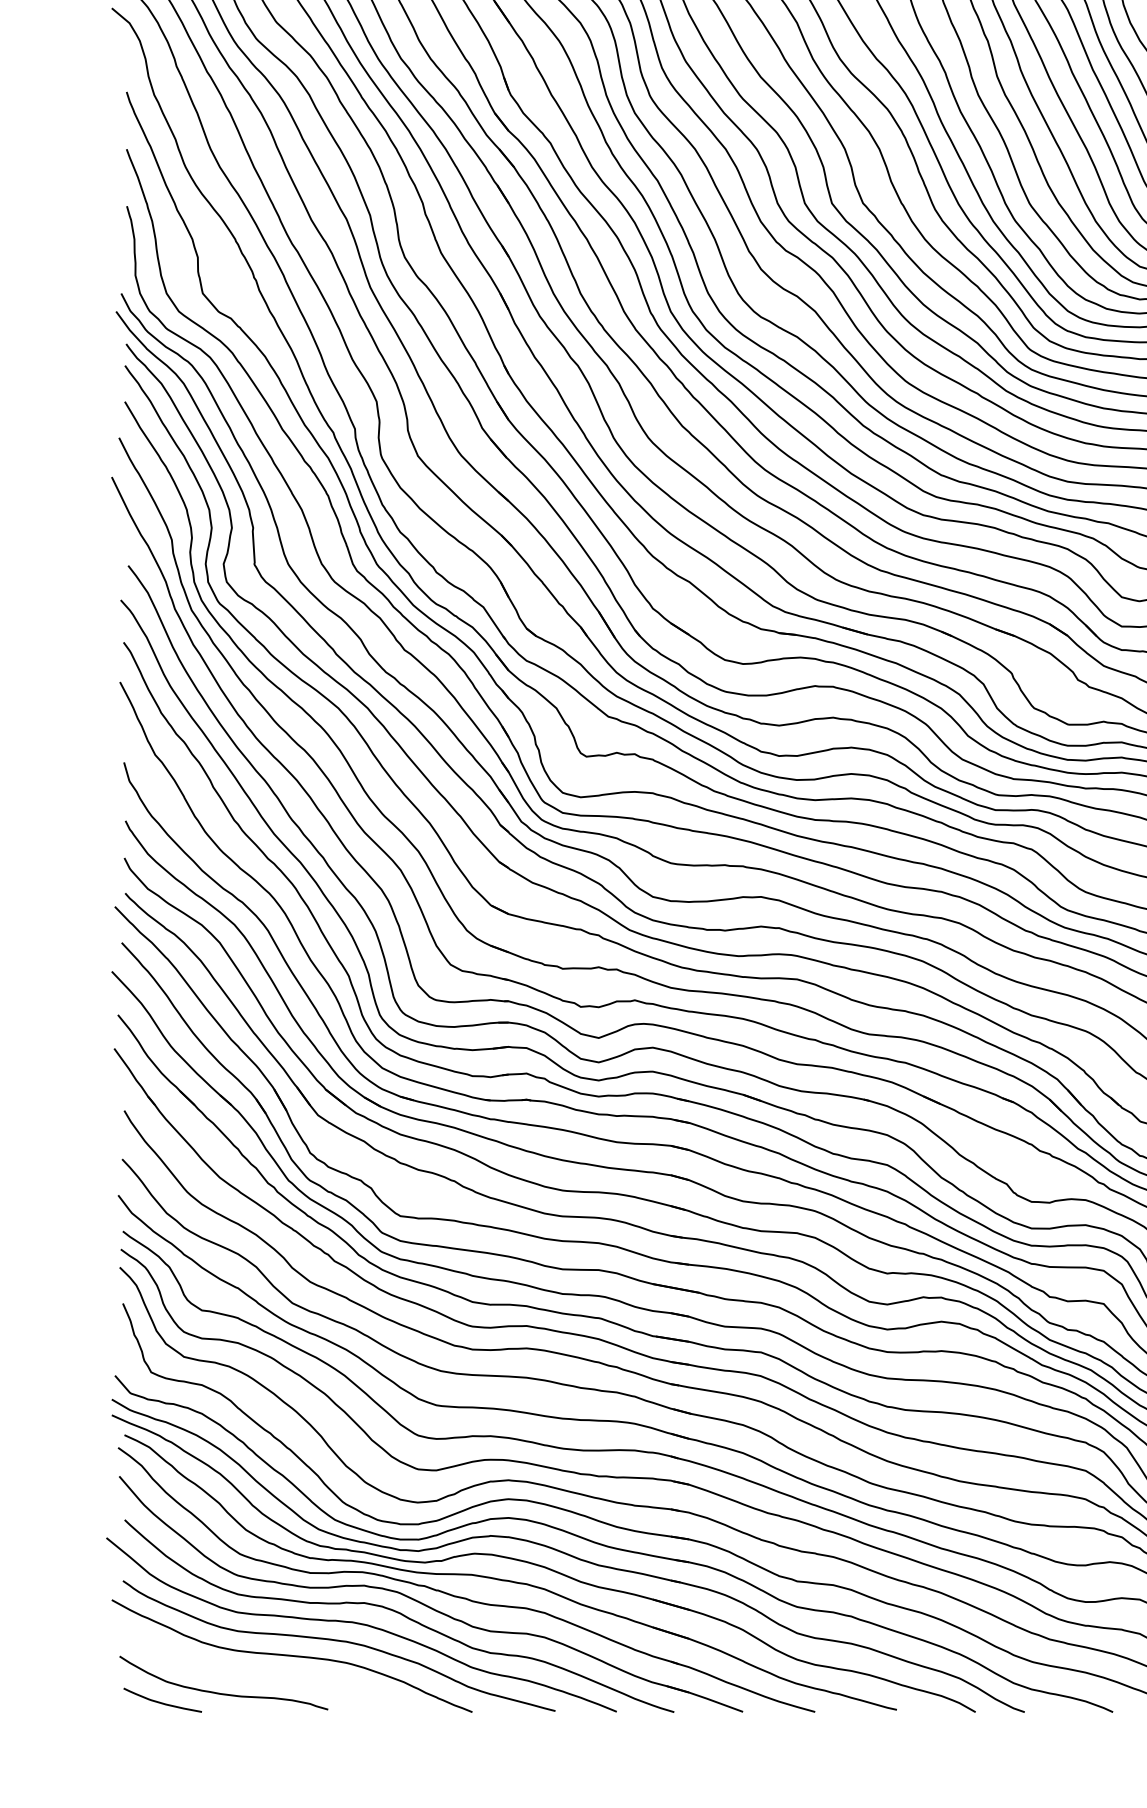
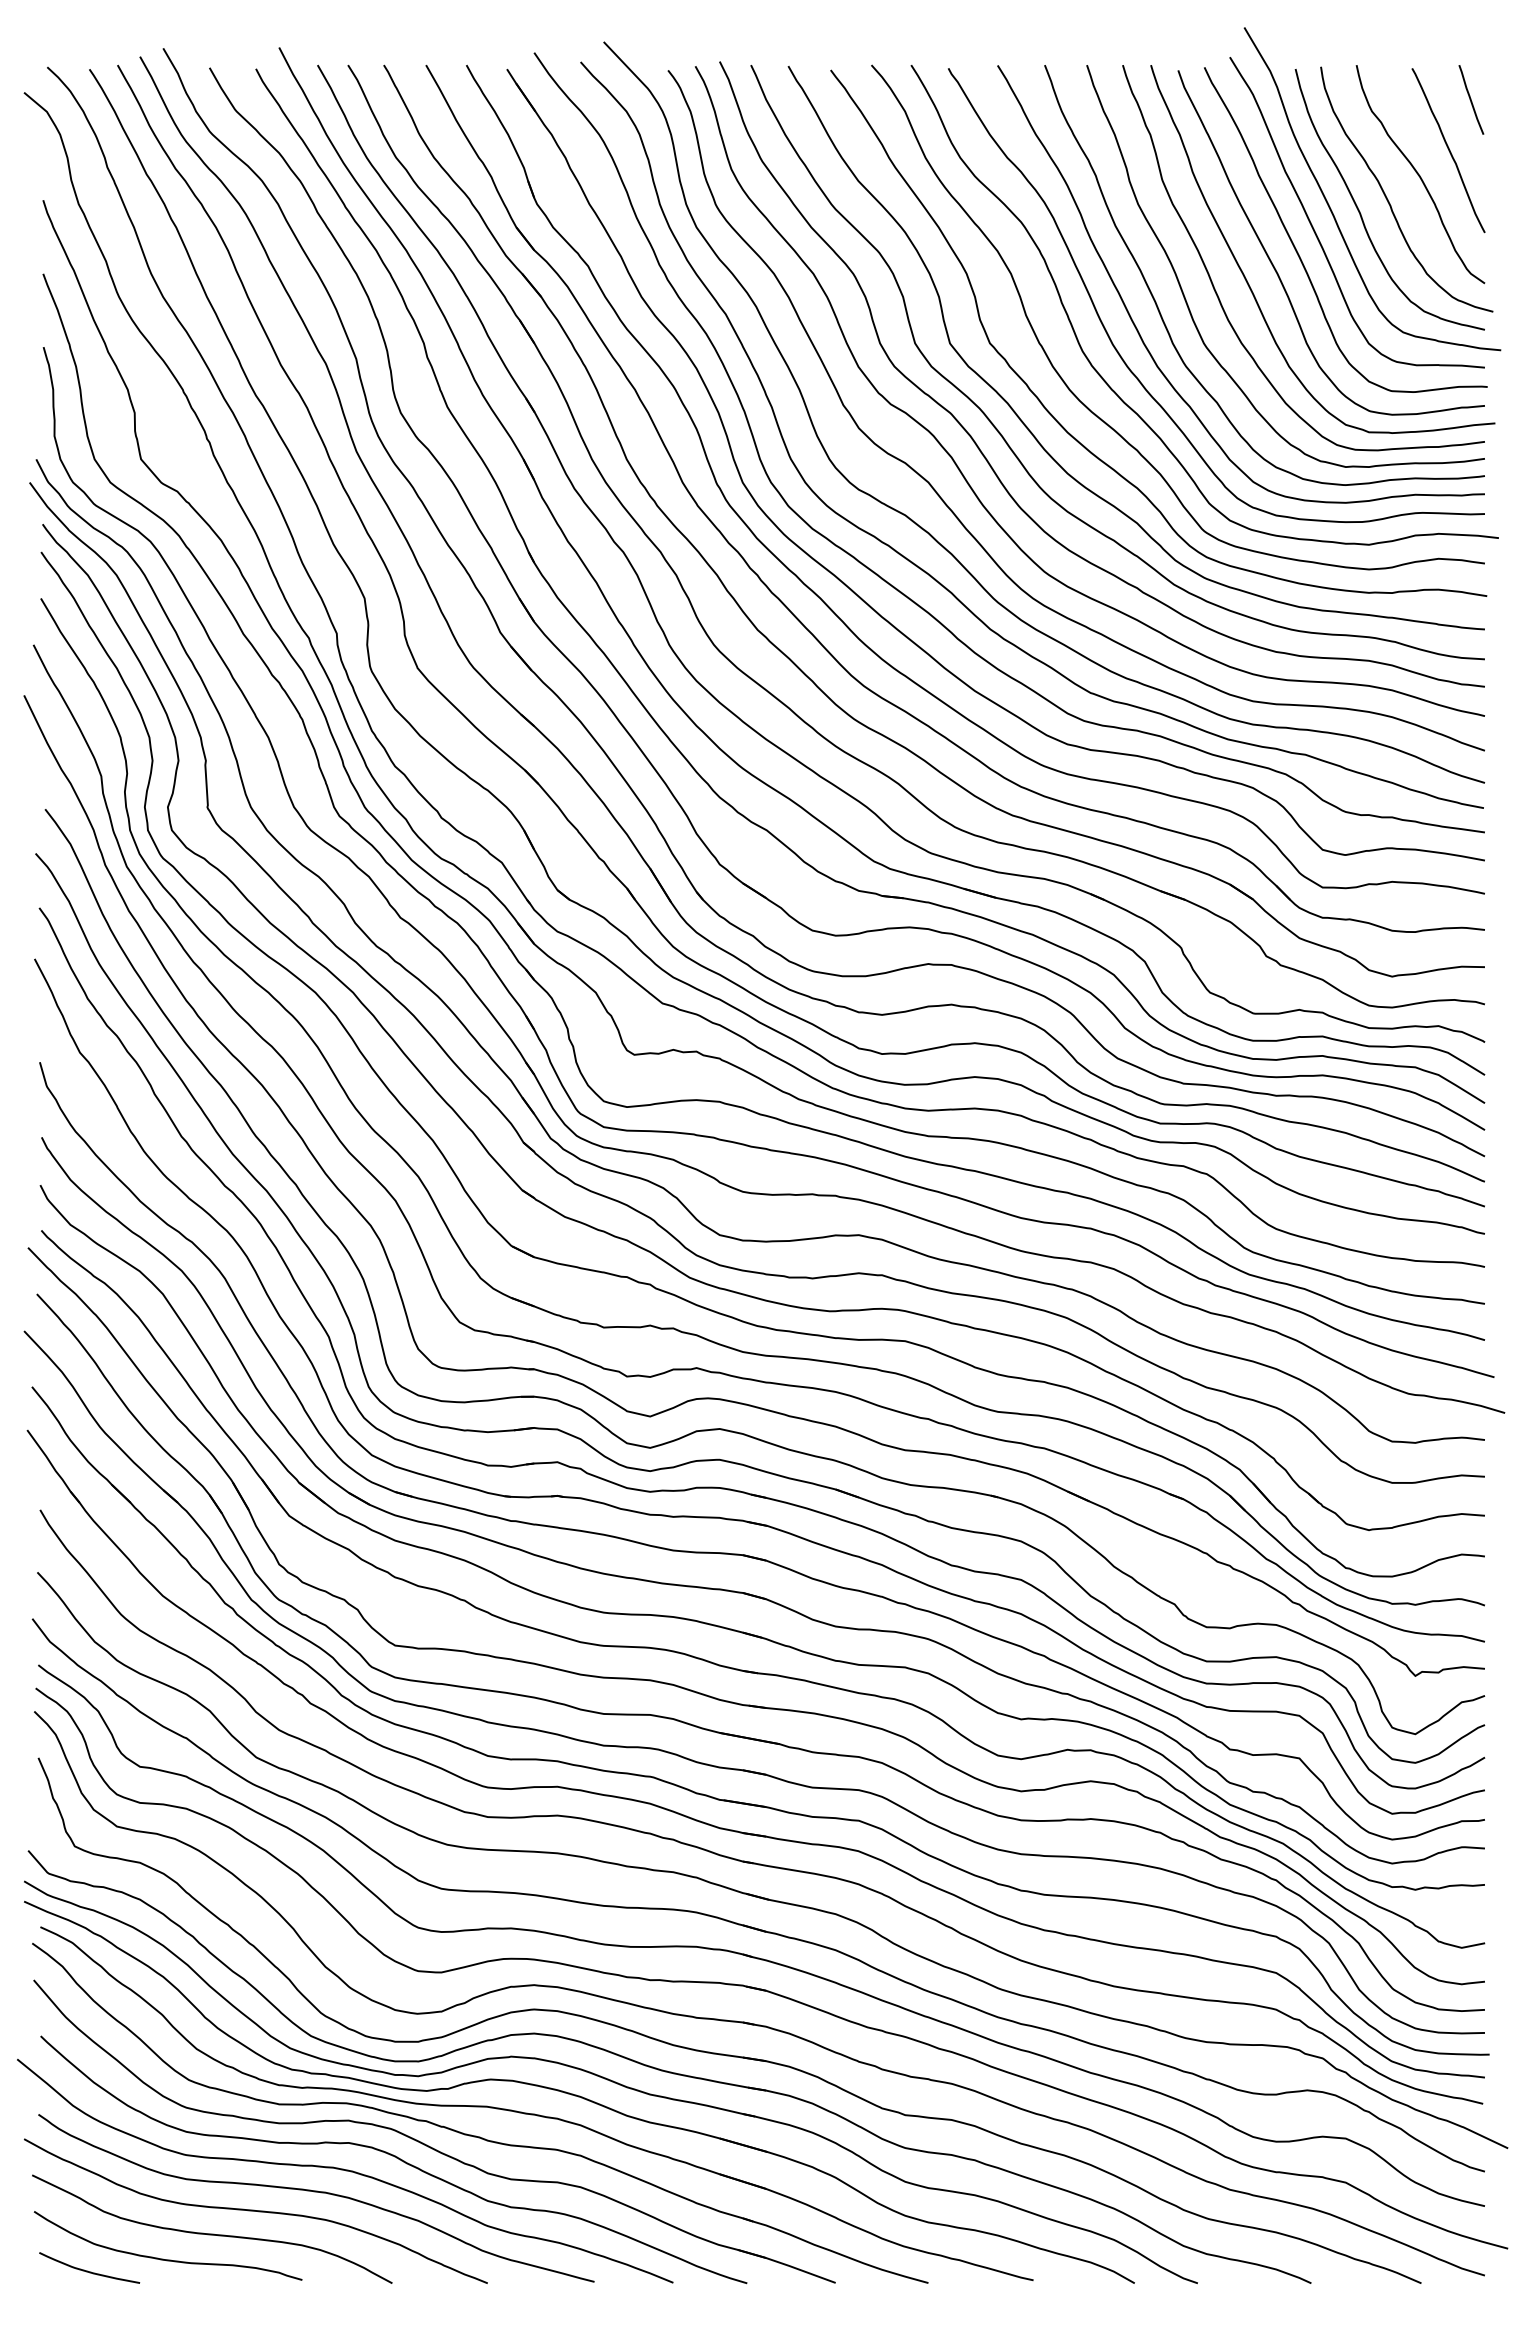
curve: (258, 1673) -> (212, 2233), added

